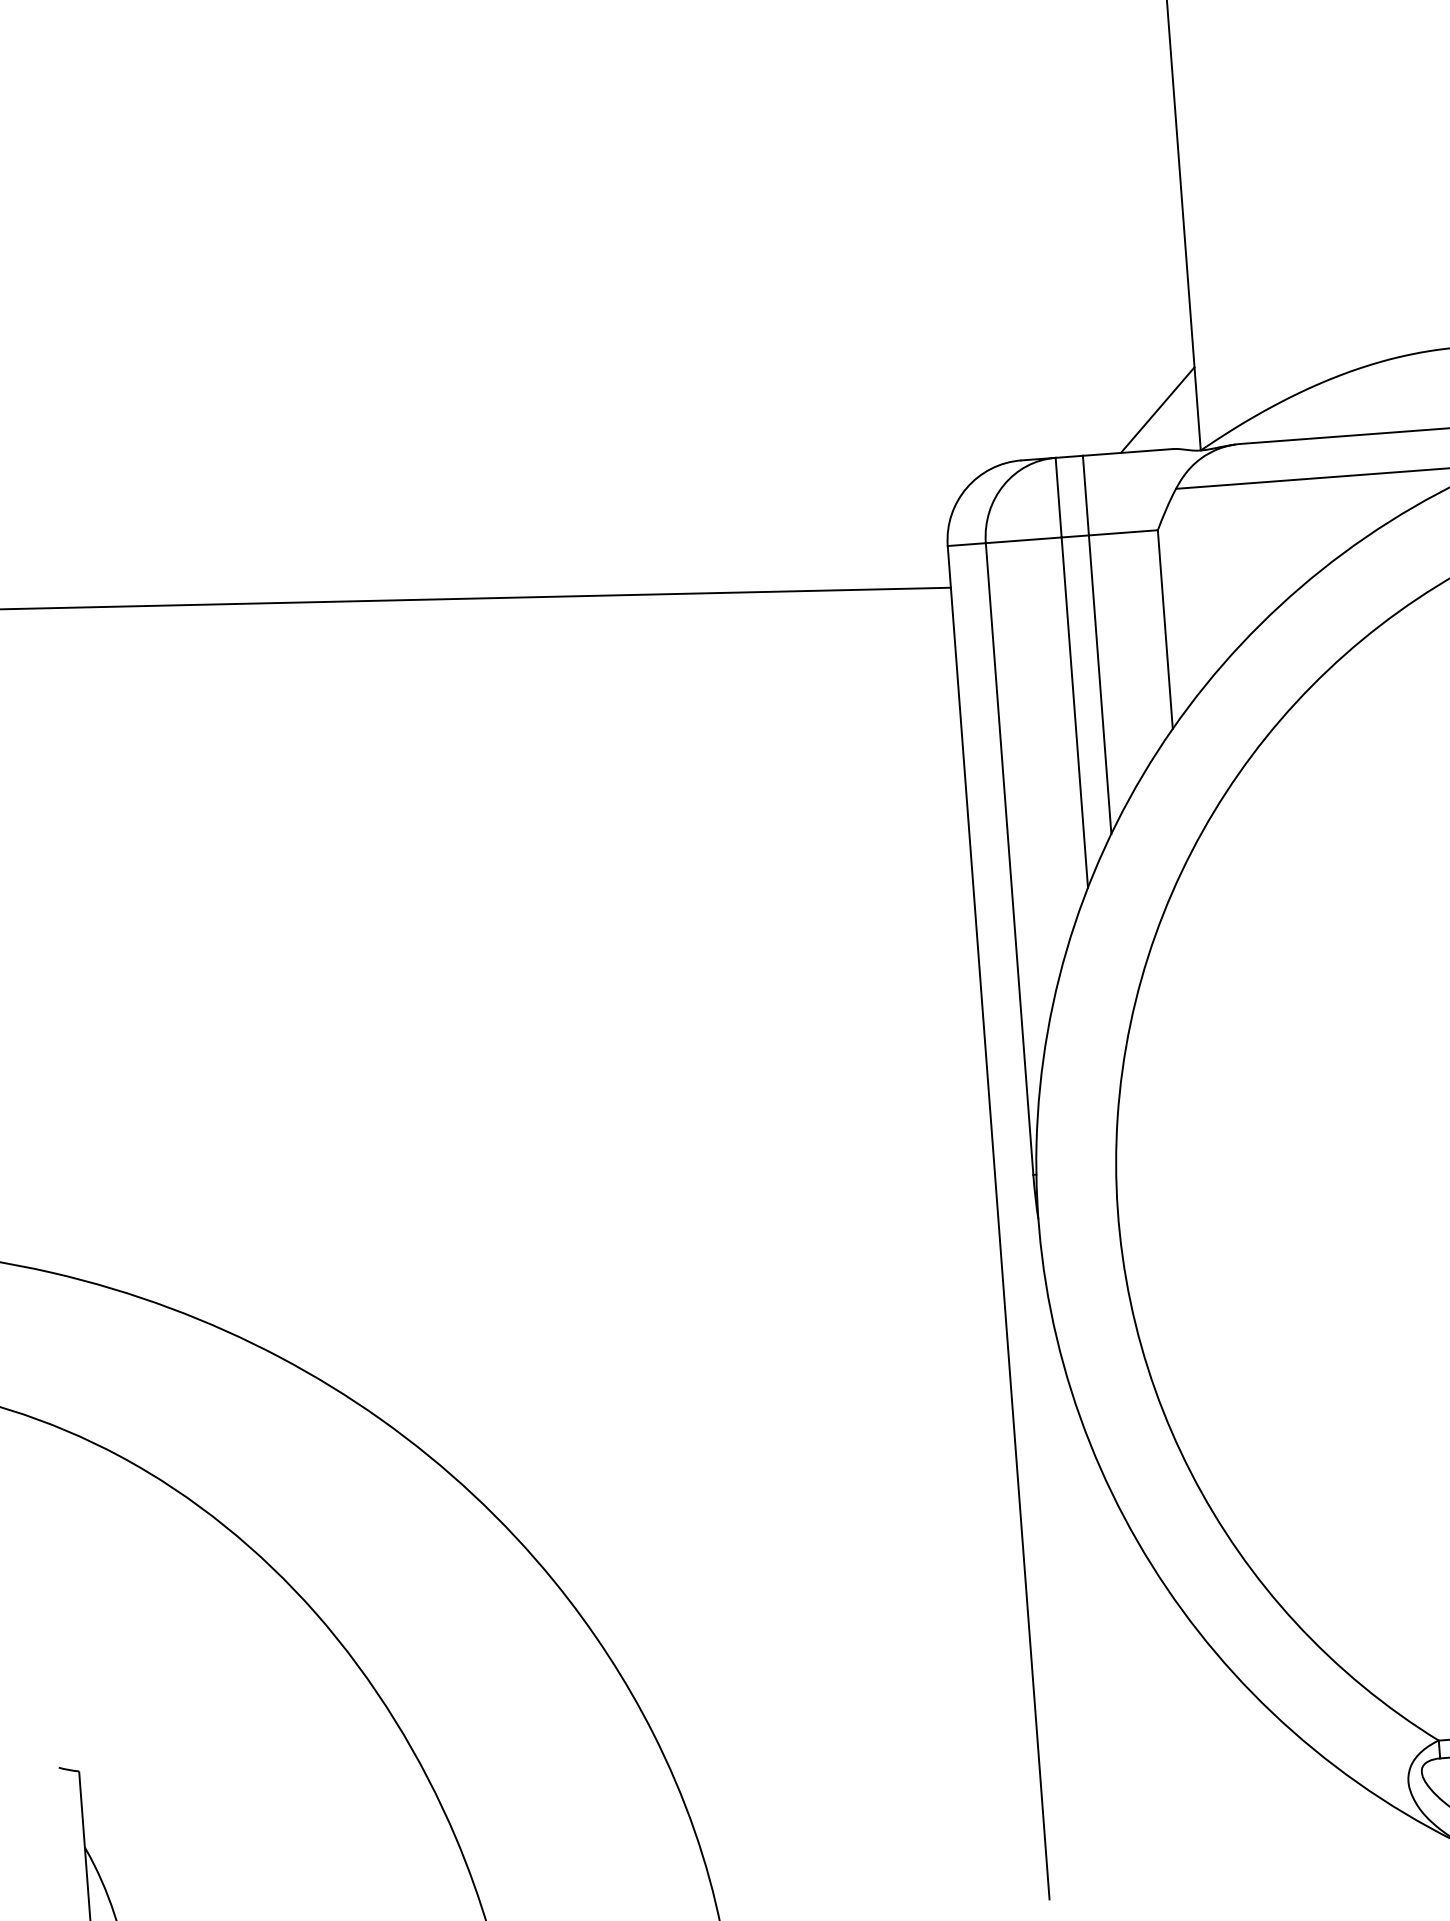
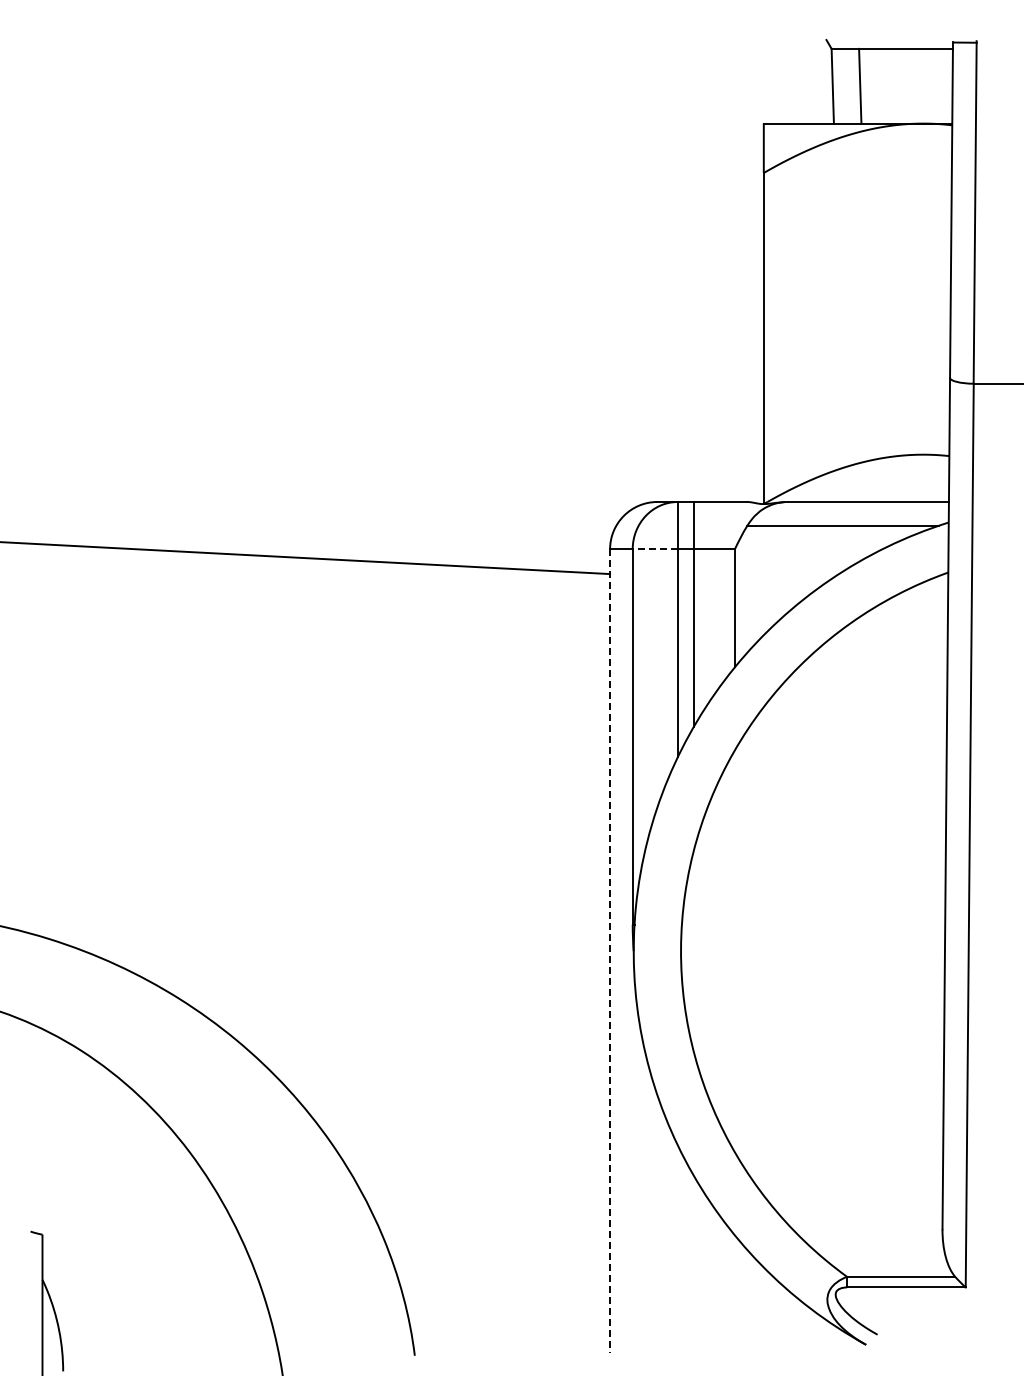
line: (1156, 410) -> (739, 478), removed
line: (1024, 540) -> (655, 549), solid -> dashed
line: (999, 1222) -> (610, 951), solid -> dashed

